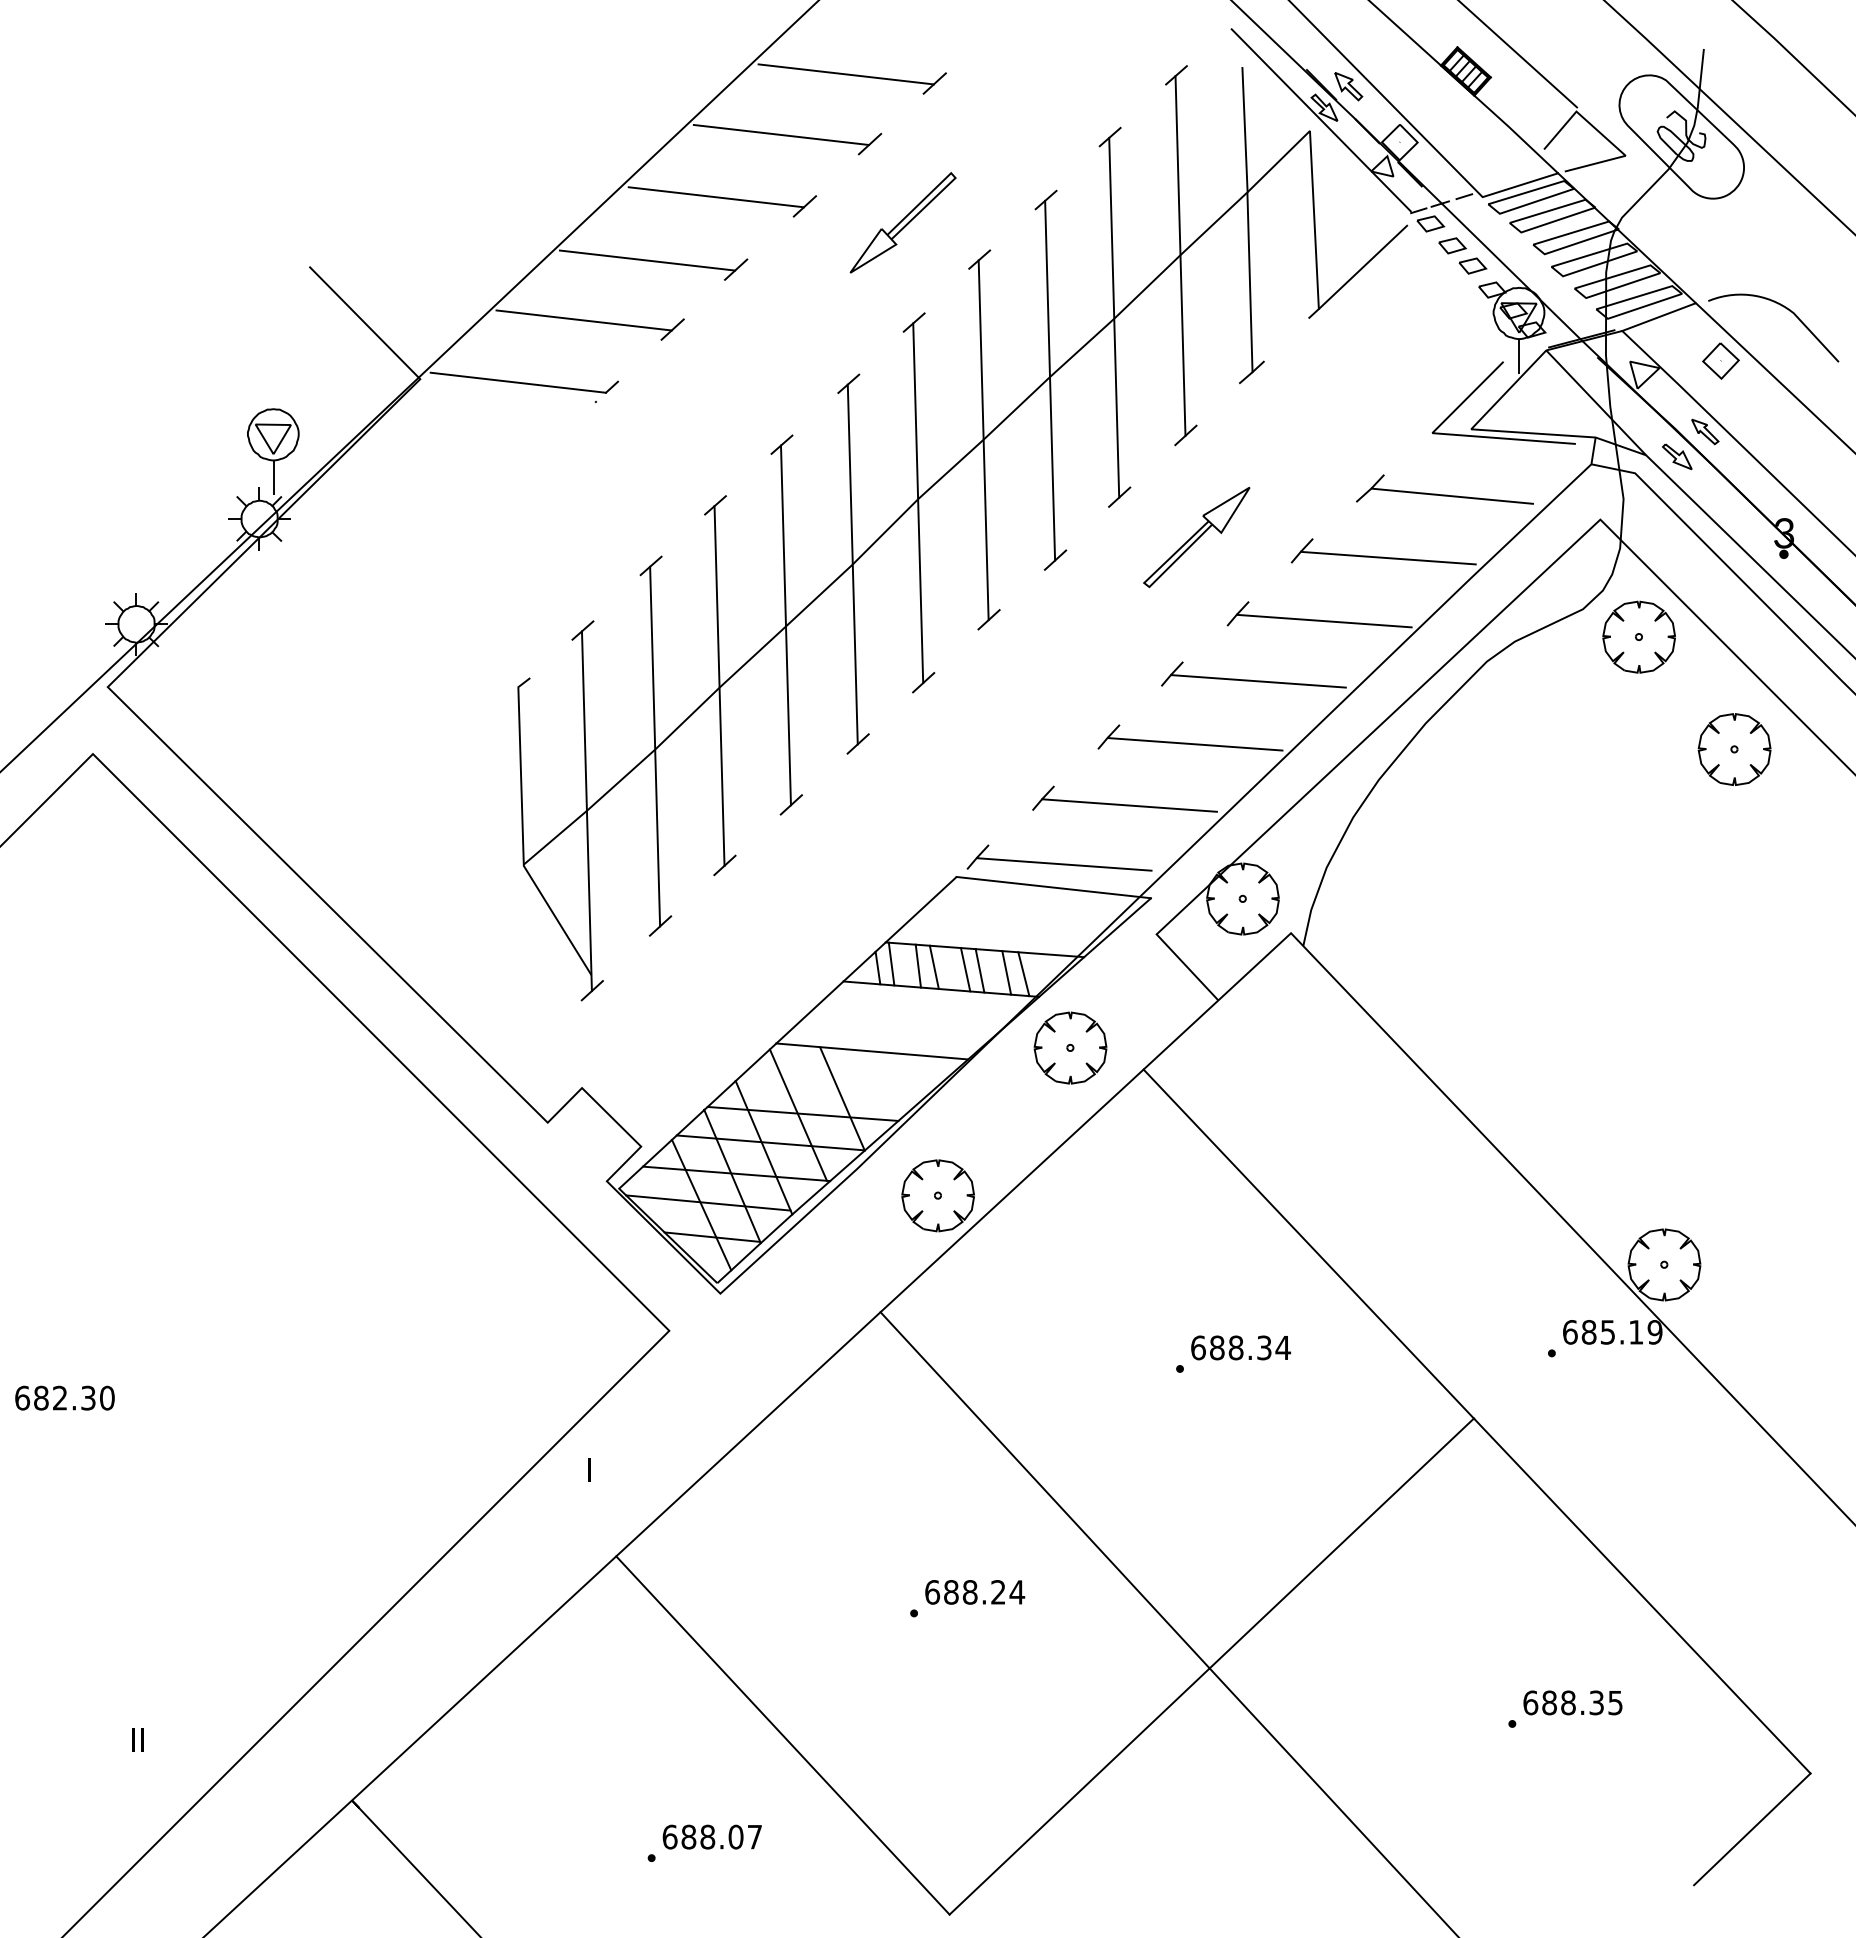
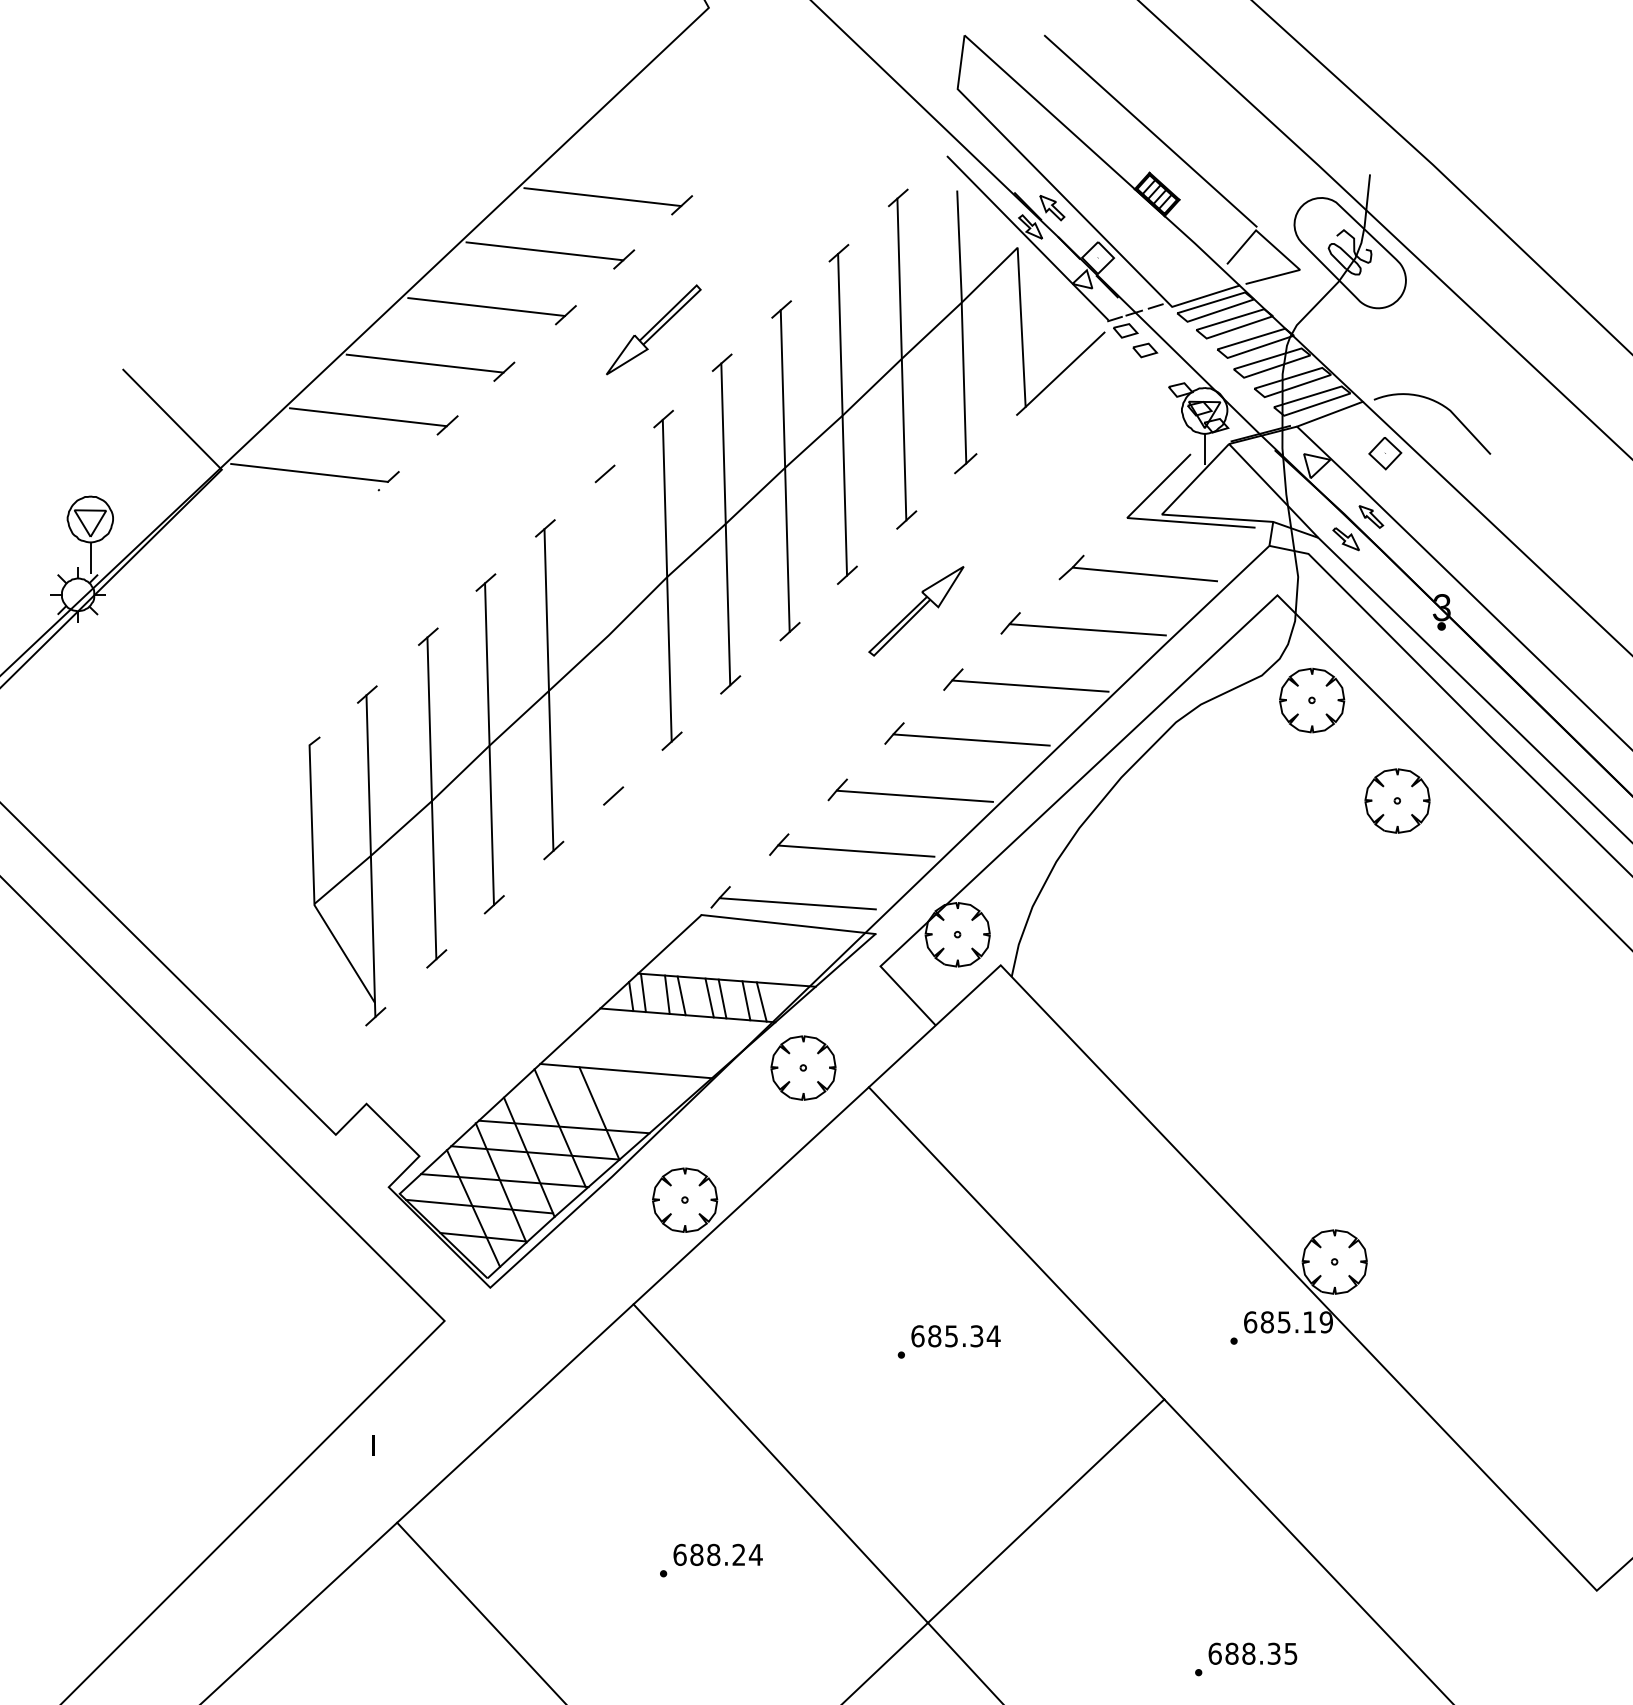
part: (1472, 265) -> (1163, 368), removed
line: (852, 564) -> (608, 635), removed
text: (1235, 1347) -> (951, 1335), 688.34 -> 685.34

